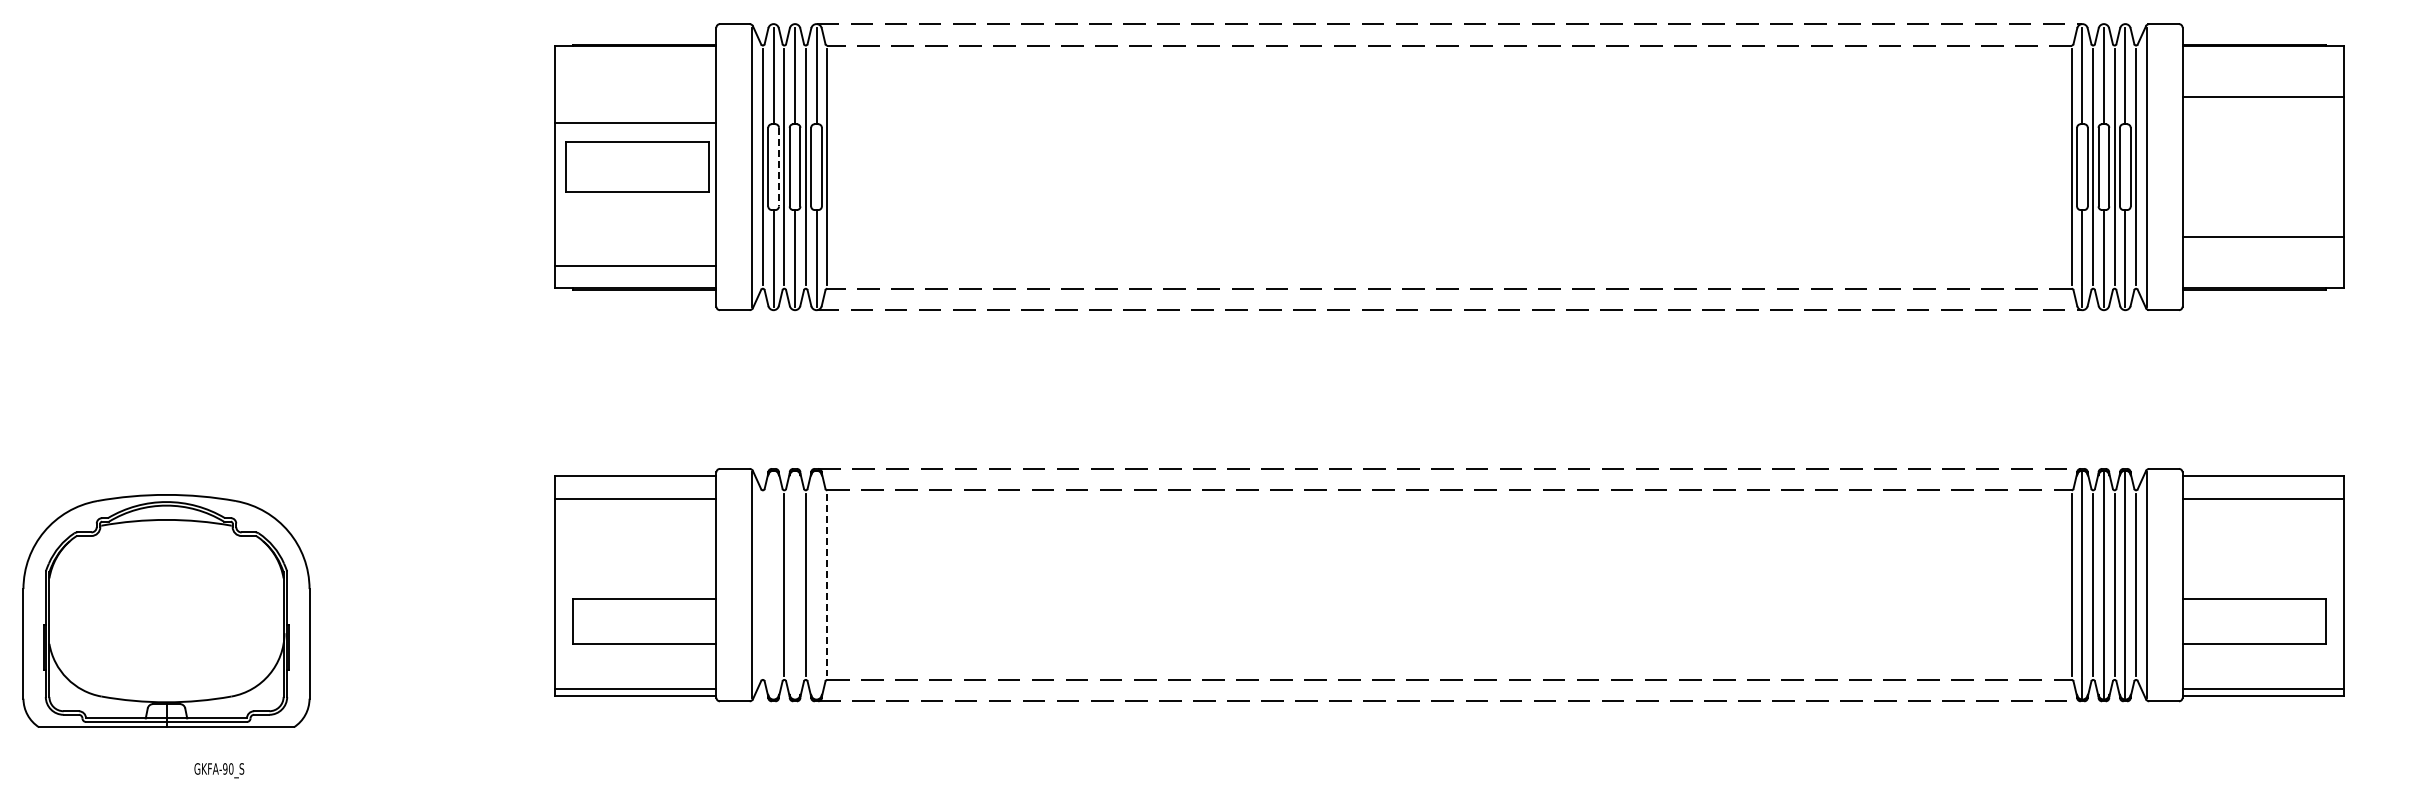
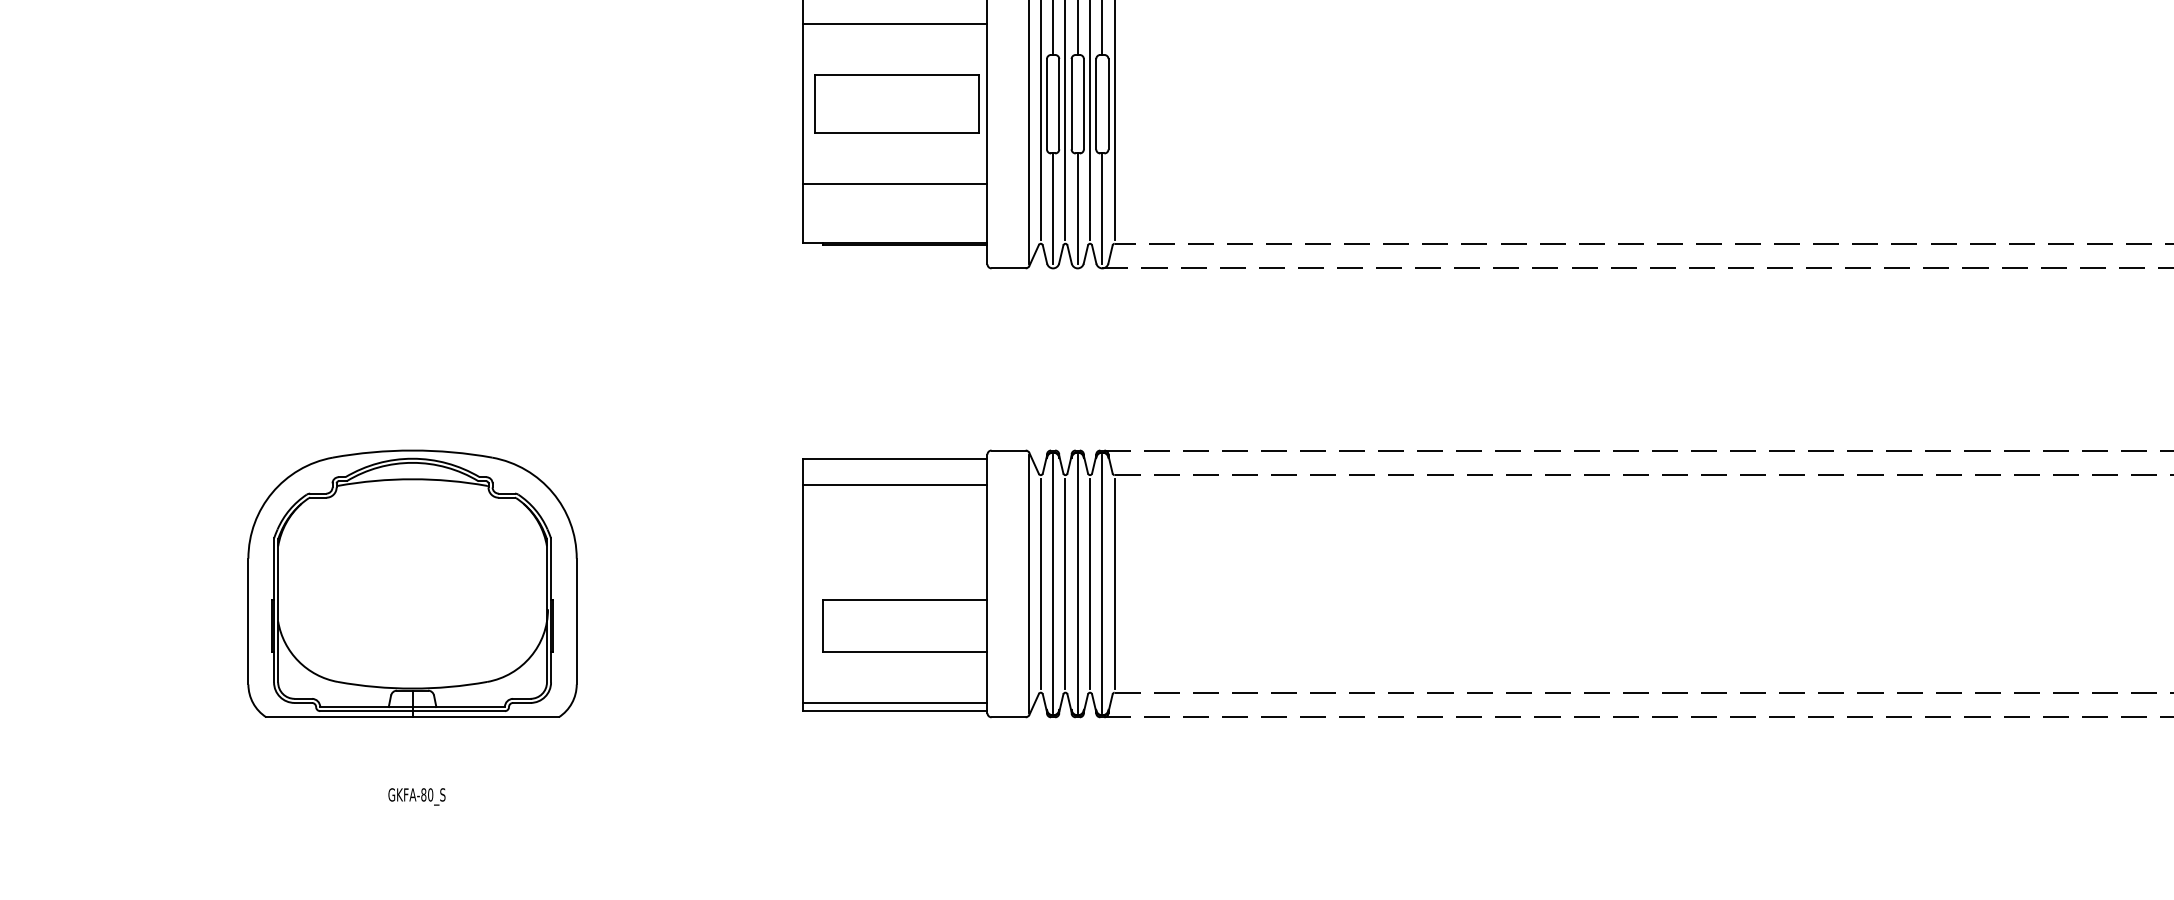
line: (635, 123) -> (894, 24), moved
line: (778, 167) -> (1058, 104), dashed -> solid
line: (635, 265) -> (894, 183), moved
line: (762, 584) -> (1040, 583), added
line: (773, 584) -> (1052, 583), added
line: (795, 584) -> (1078, 583), added
line: (816, 584) -> (1102, 583), added
line: (827, 585) -> (1114, 584), dashed -> solid
part: (166, 610) -> (412, 583), moved
text: (225, 768) -> (424, 794), GKFA-90_S -> GKFA-80_S

